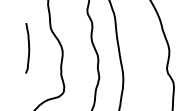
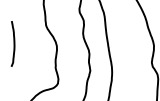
curve: (28, 47) -> (13, 43), moved

